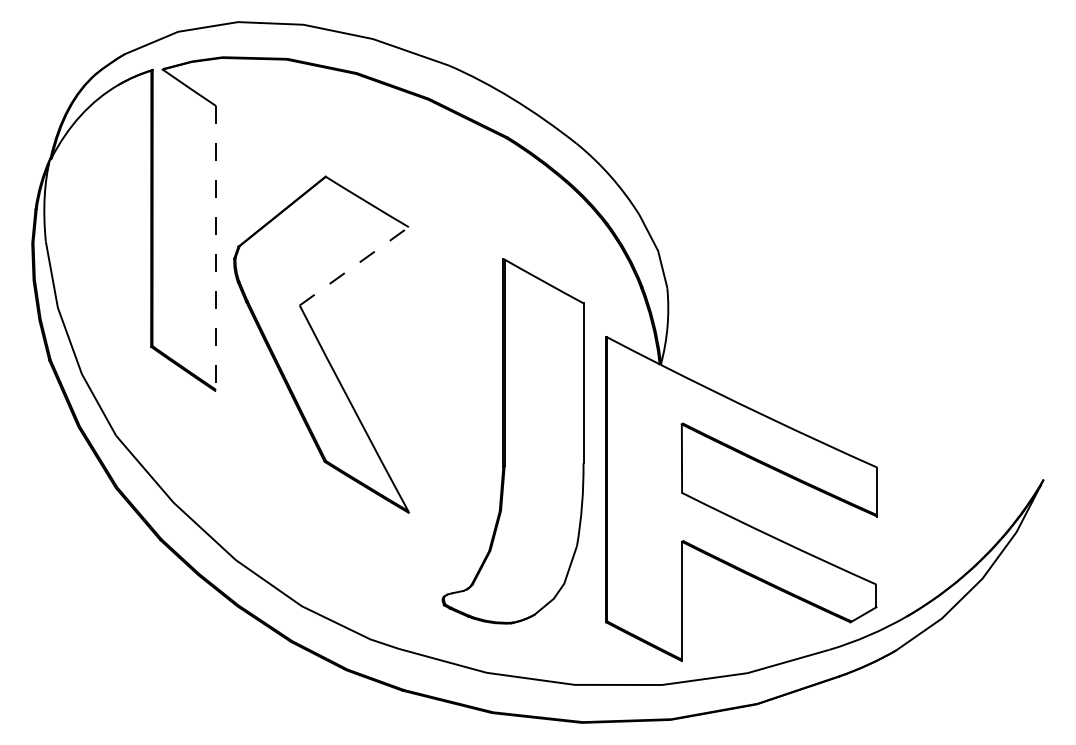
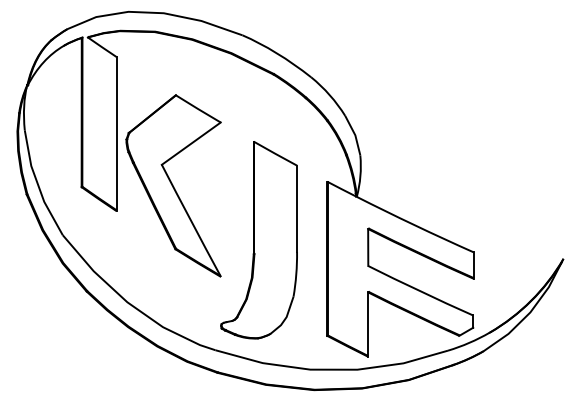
line: (215, 249) -> (116, 134), dashed -> solid
line: (354, 265) -> (191, 143), dashed -> solid
part: (512, 441) -> (258, 240), moved

